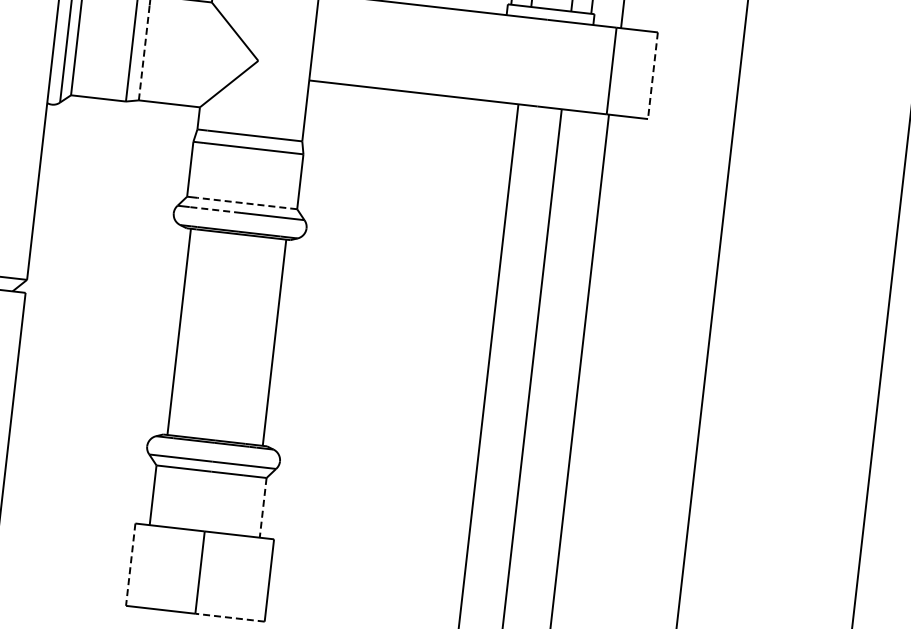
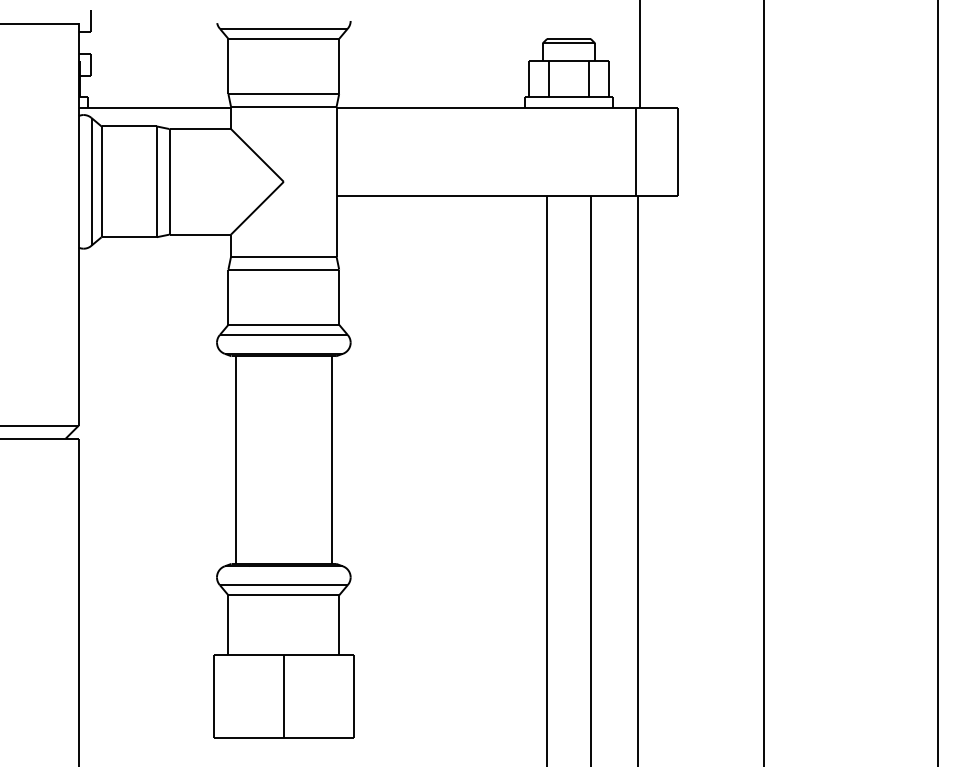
line: (144, 52) -> (169, 186), dashed -> solid
line: (652, 75) -> (677, 151), dashed -> solid
line: (246, 203) -> (288, 324), dashed -> solid
line: (214, 209) -> (257, 334), dashed -> solid
line: (263, 507) -> (339, 625), dashed -> solid
line: (131, 565) -> (214, 697), dashed -> solid
line: (229, 617) -> (318, 738), dashed -> solid

